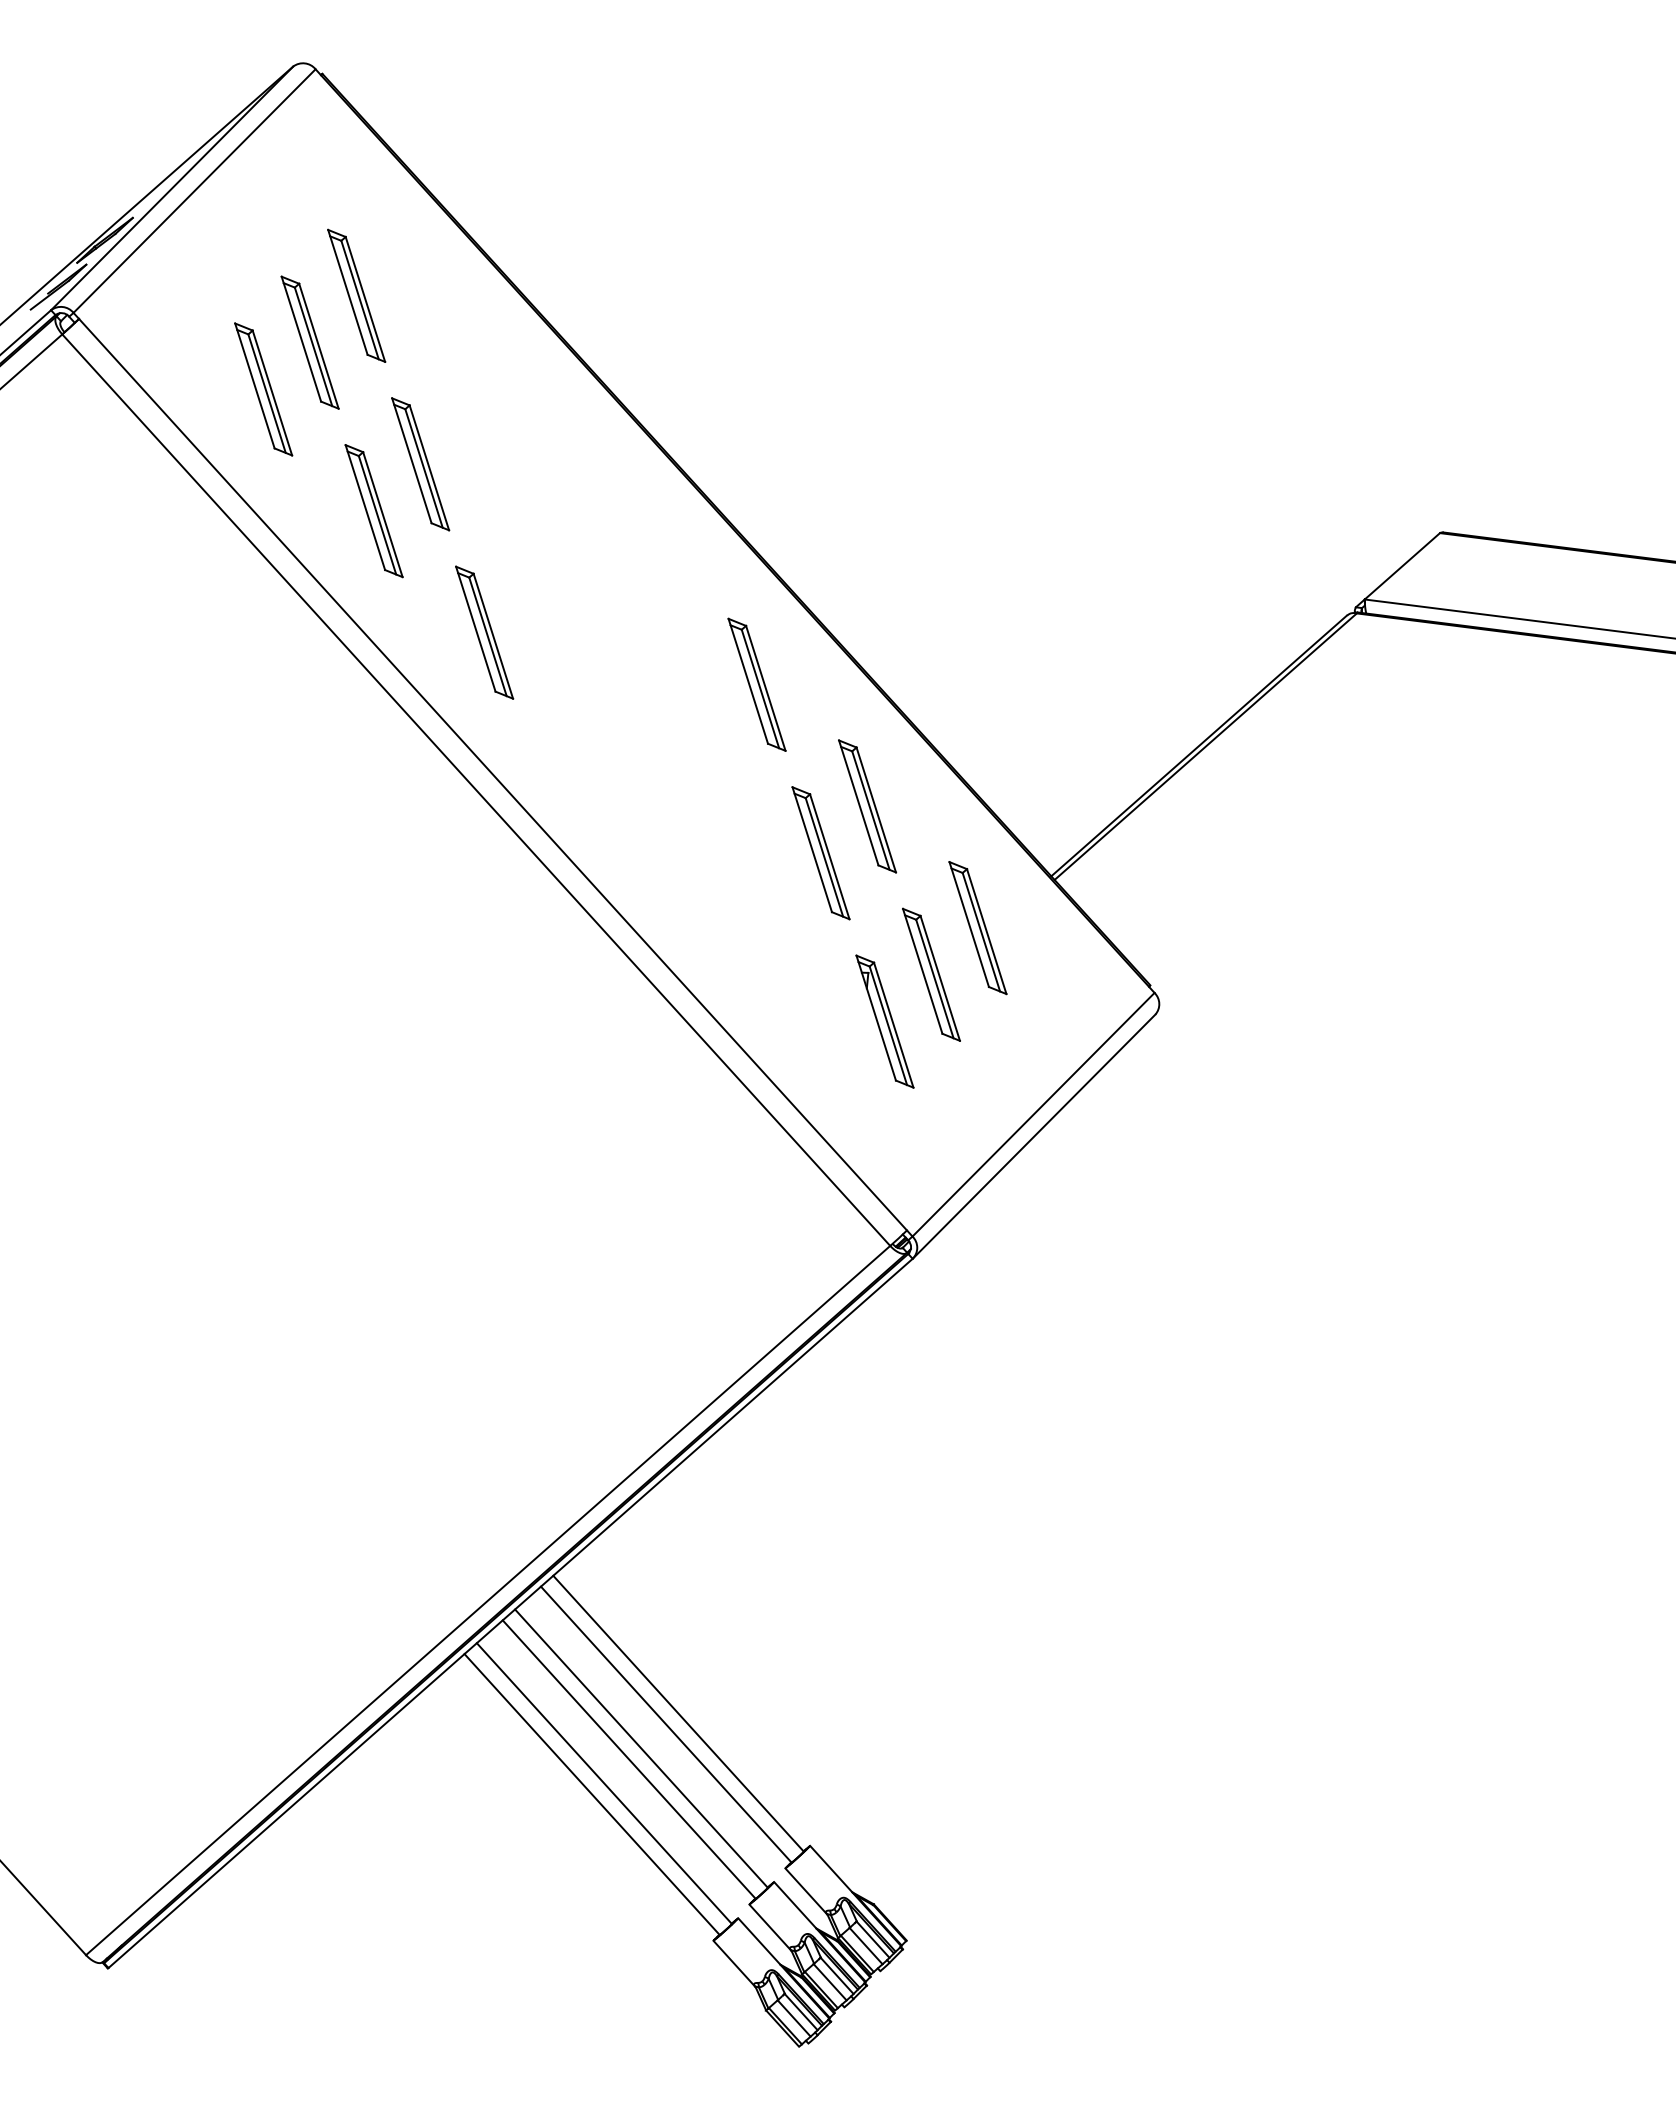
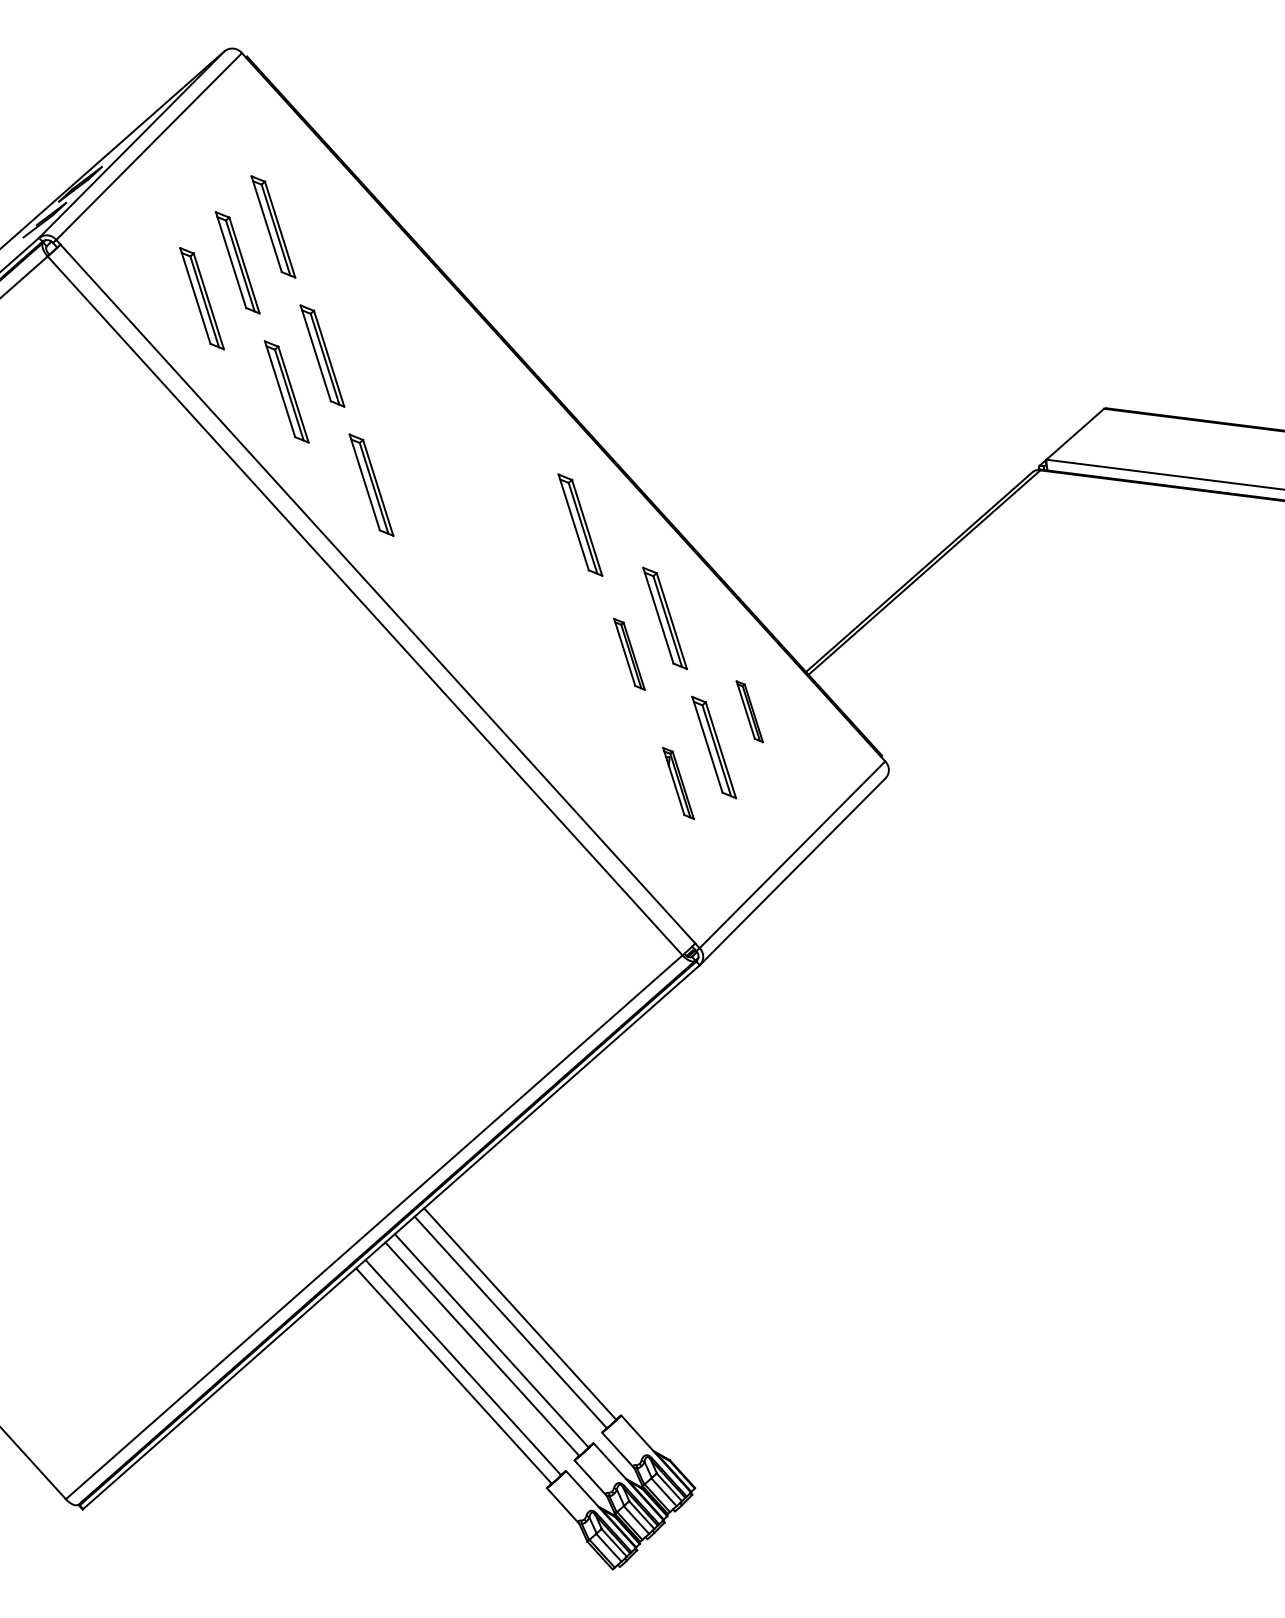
part: (820, 853) -> (629, 654), size x0.7
part: (977, 928) -> (749, 711), size x0.6
part: (884, 1021) -> (678, 783), size x0.7

